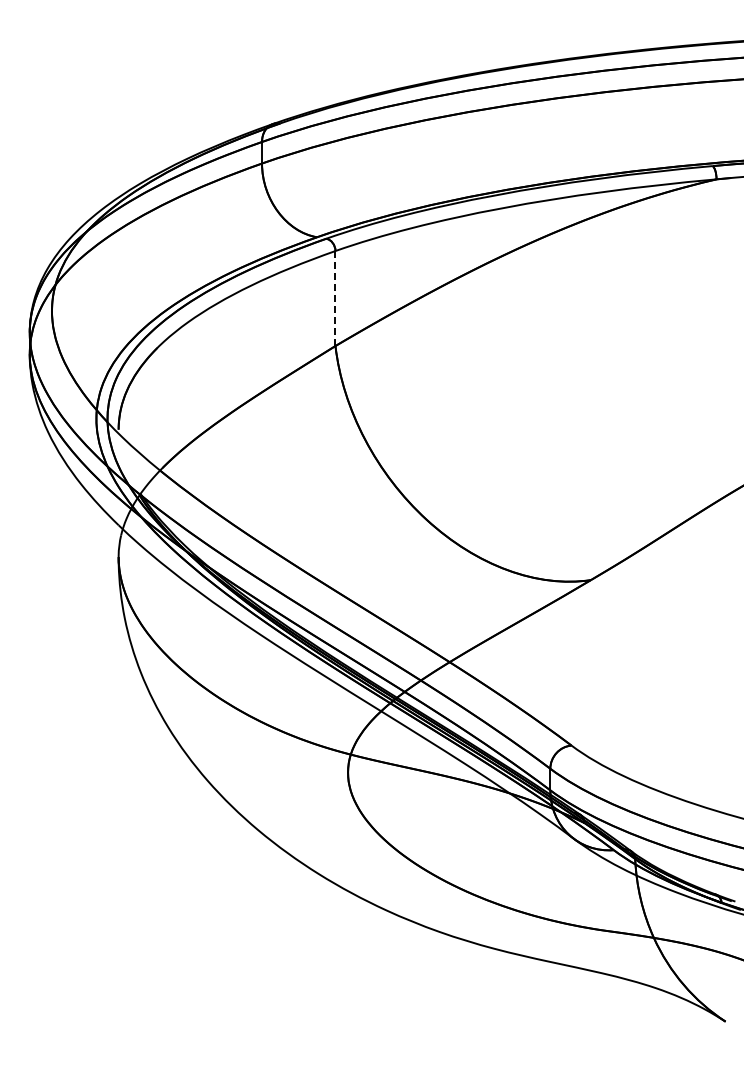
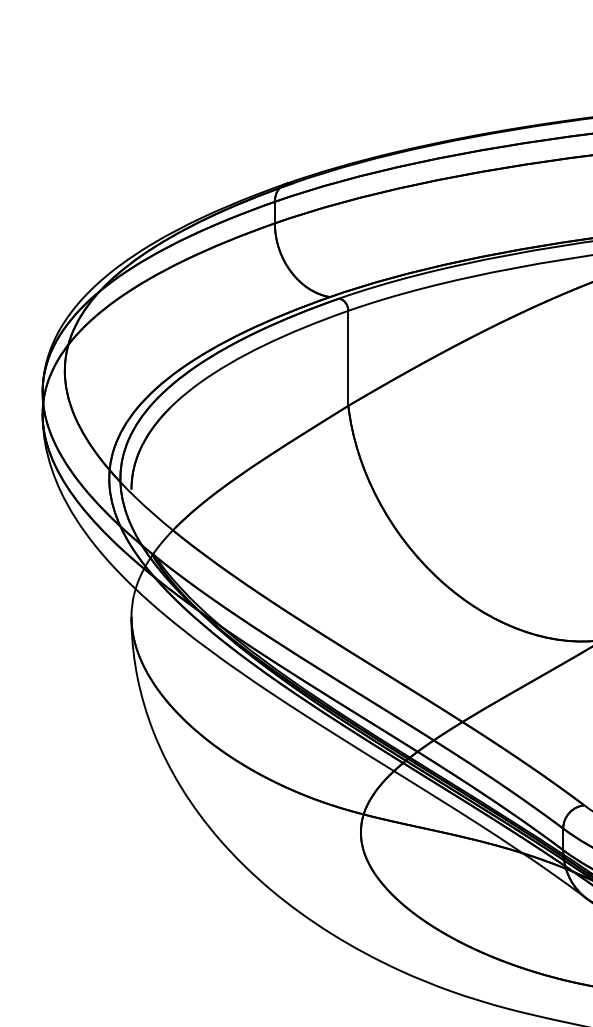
line: (335, 299) -> (348, 359), dashed -> solid

